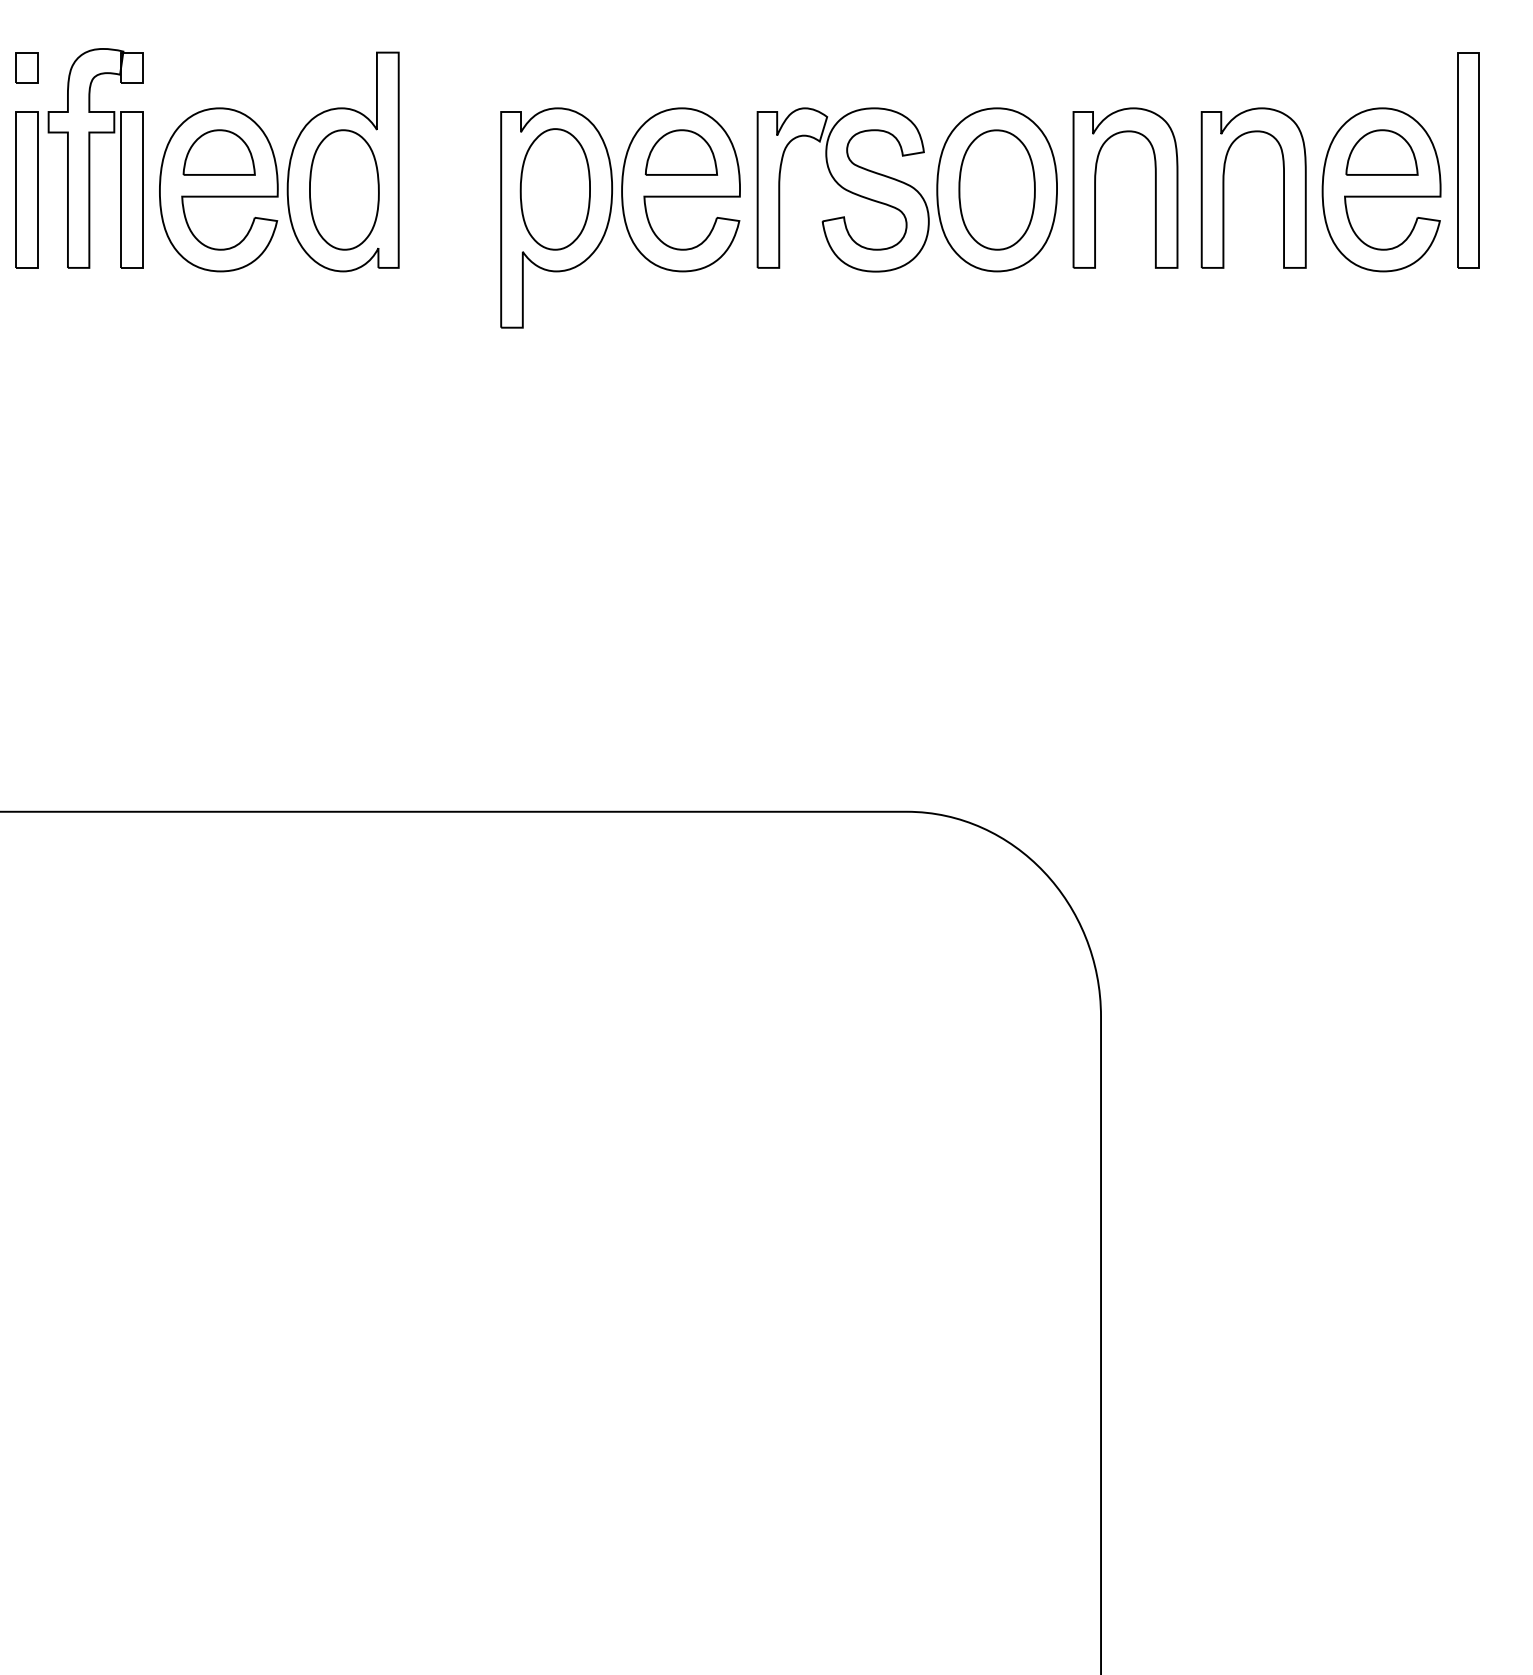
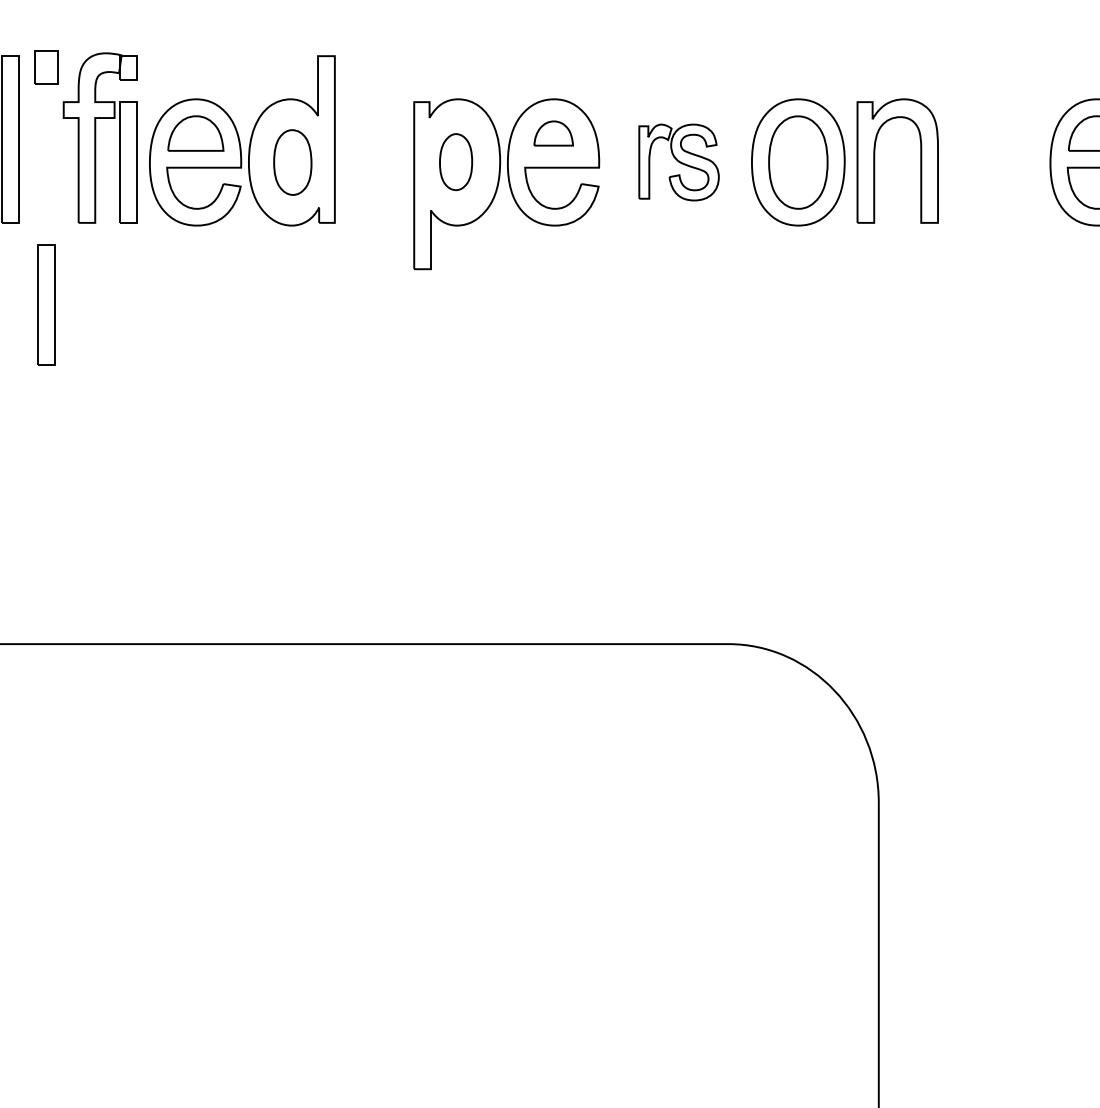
part: (26, 67) -> (46, 67), size x1.4
part: (680, 152) -> (553, 133), size x0.7
part: (1224, 187) -> (974, 160), removed
part: (26, 189) -> (46, 304), moved
part: (344, 189) -> (292, 162), size x0.7
part: (554, 189) -> (455, 162), size x0.6
part: (842, 189) -> (678, 162), size x0.6

